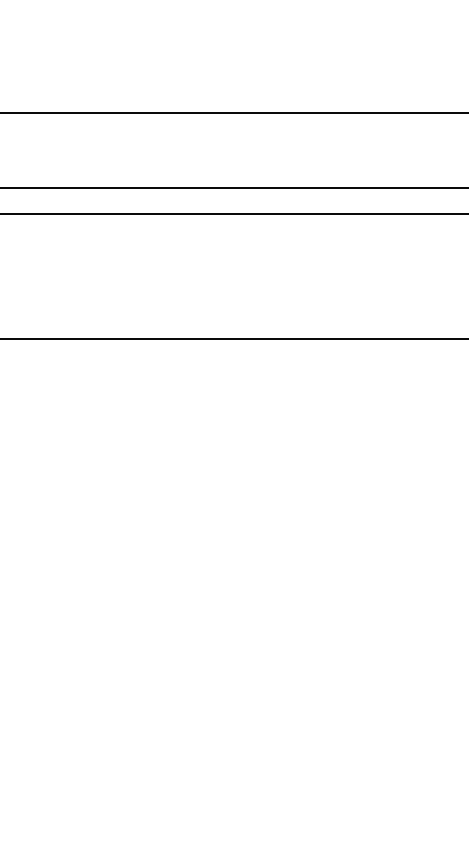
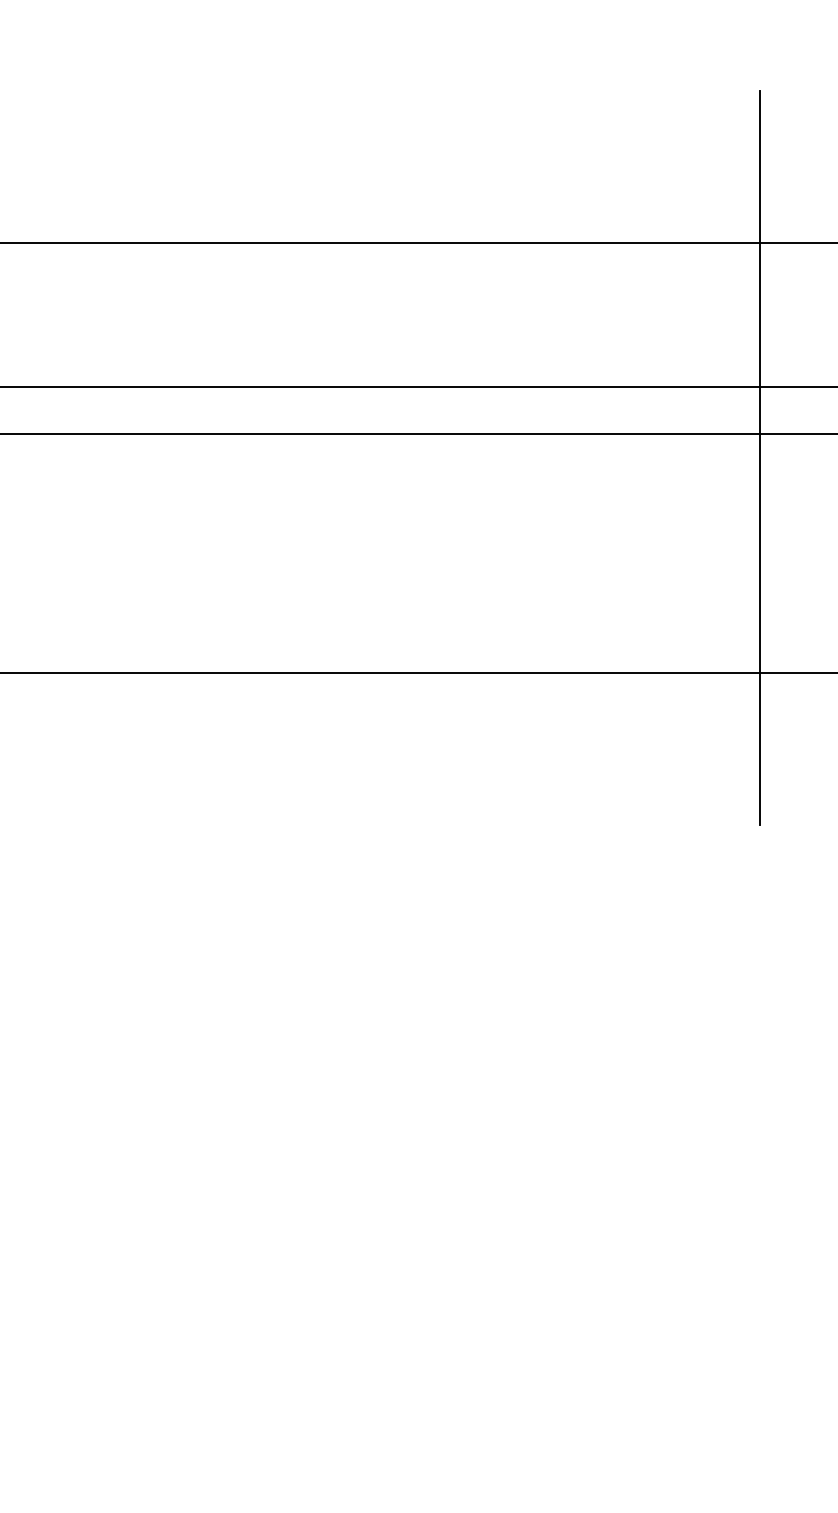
line: (379, 225) -> (761, 456), added

